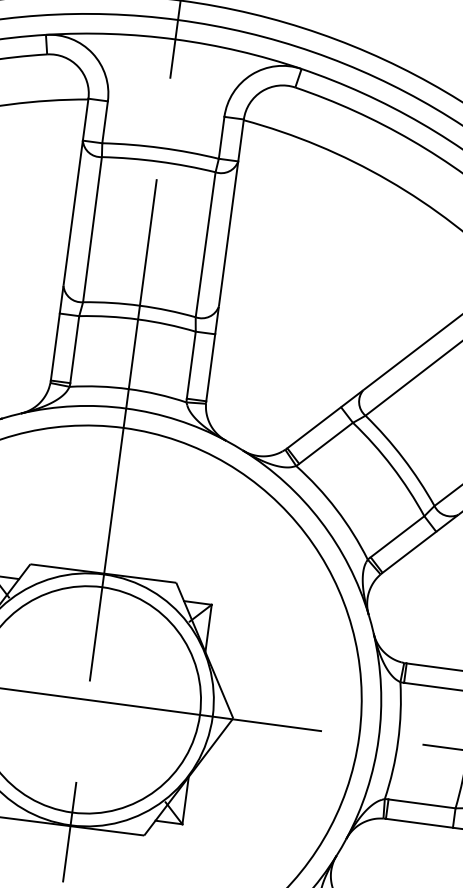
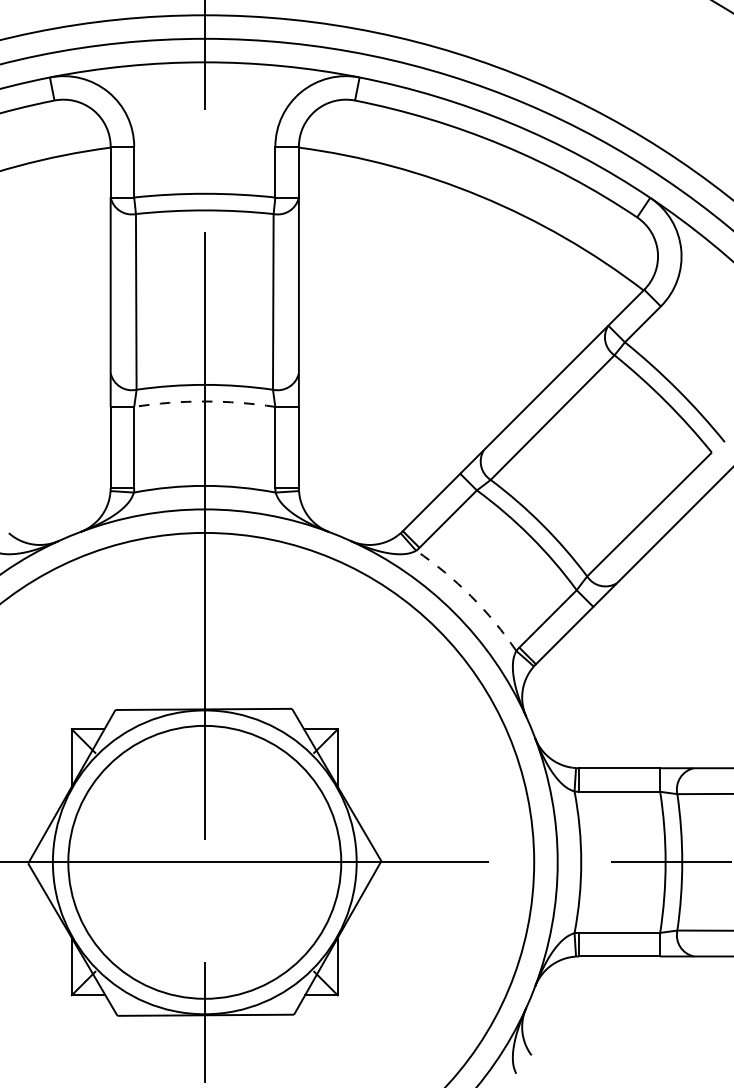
arc: (137, 319) -> (204, 401), solid -> dashed
arc: (335, 509) -> (470, 596), solid -> dashed

